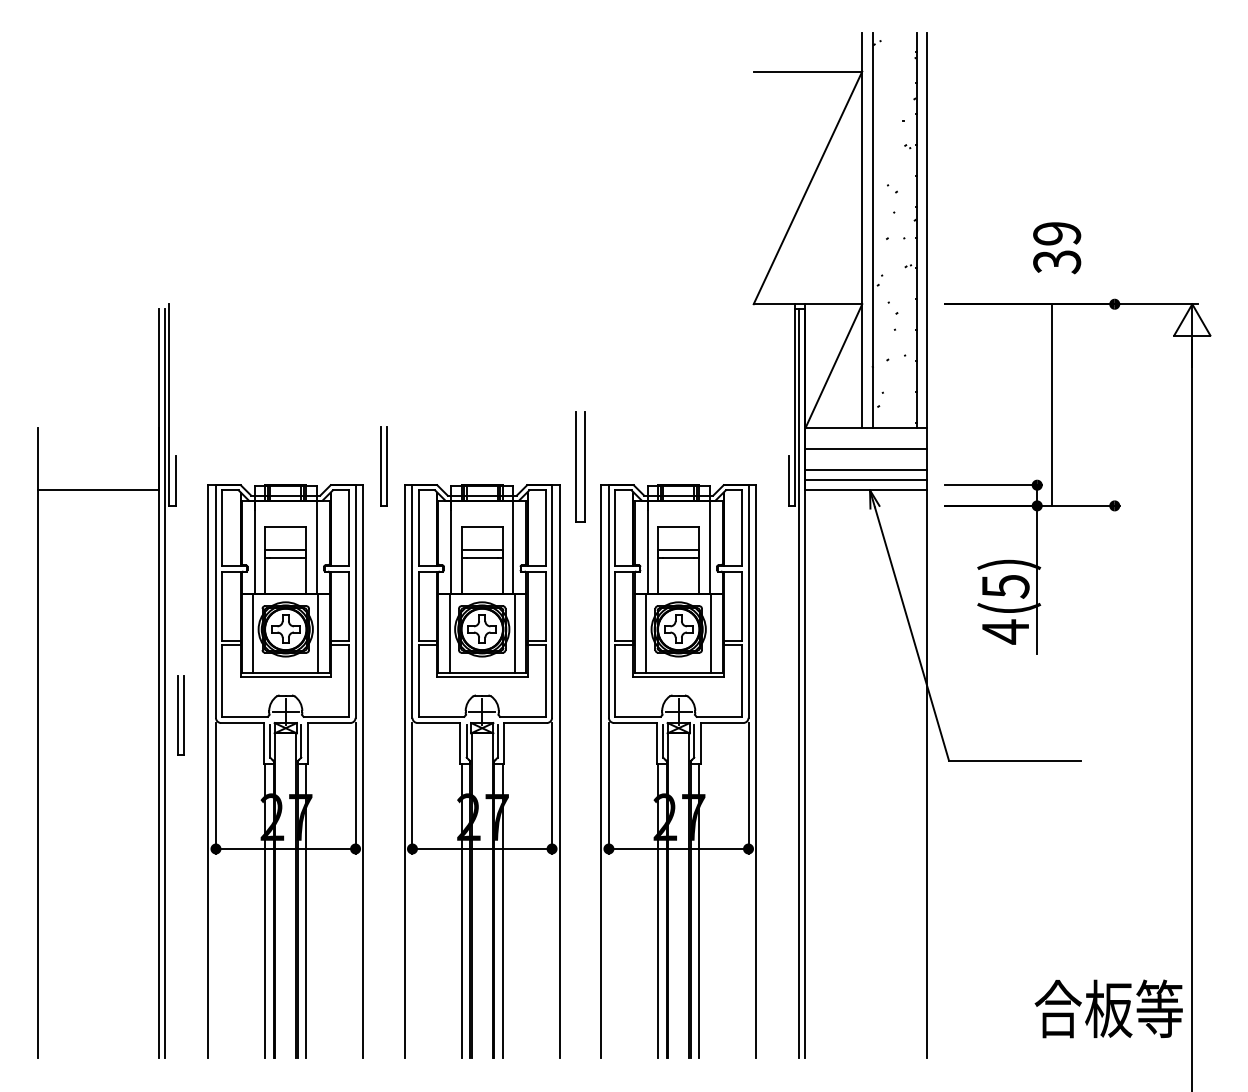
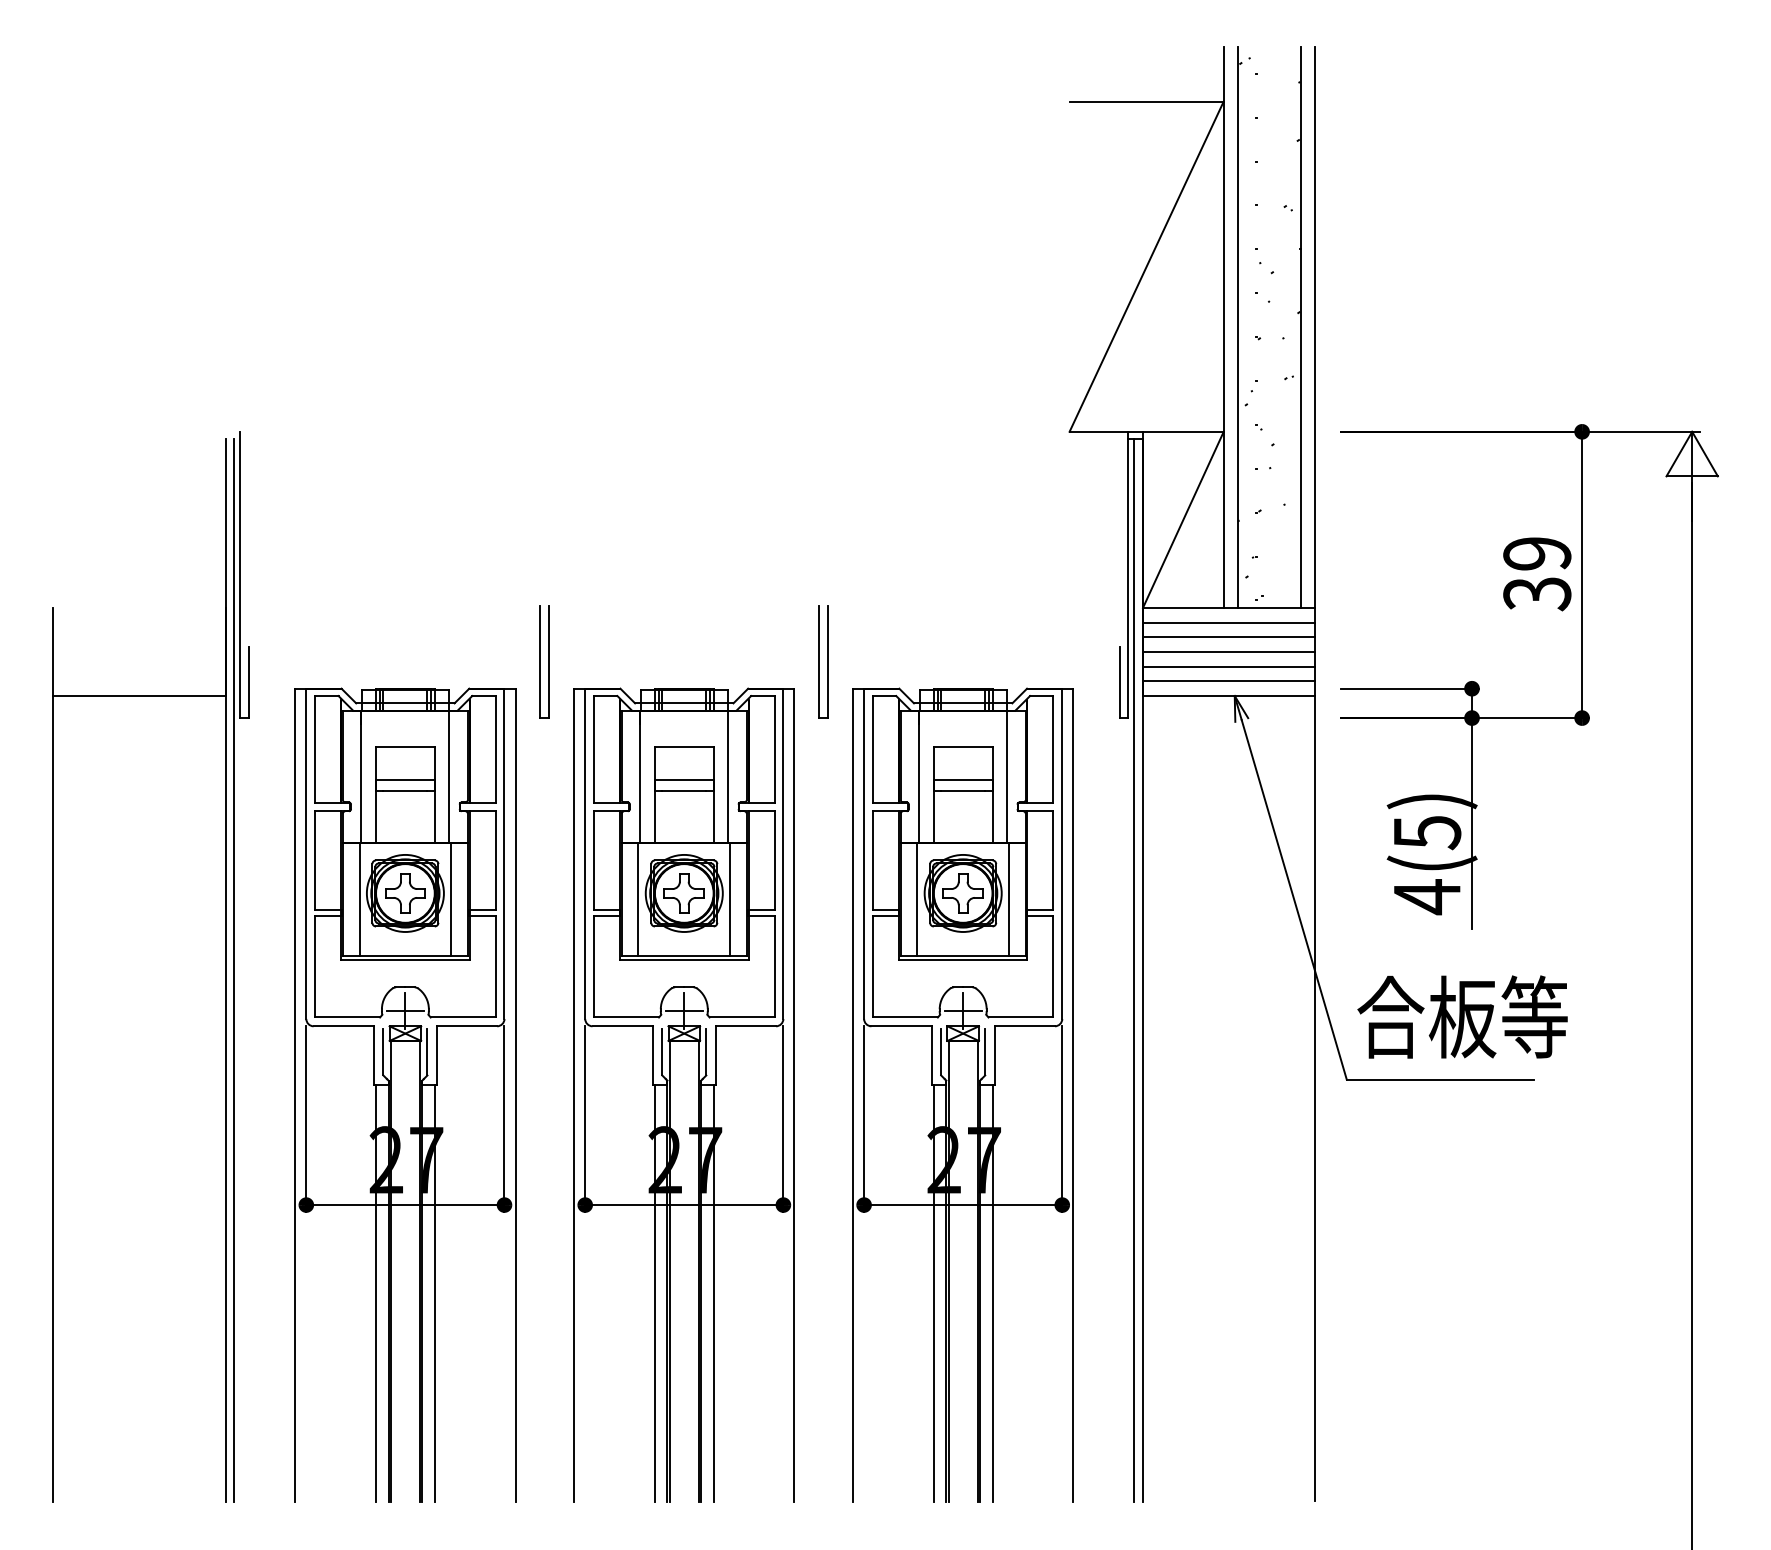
text: (1057, 248) -> (1537, 574), moved
line: (1052, 404) -> (1582, 574), moved
line: (866, 438) -> (1229, 622), added
line: (866, 459) -> (1229, 652), added
part: (580, 466) -> (823, 661), size x0.71
part: (180, 714) -> (256, 1014), removed
text: (1108, 1008) -> (1462, 1016), moved

